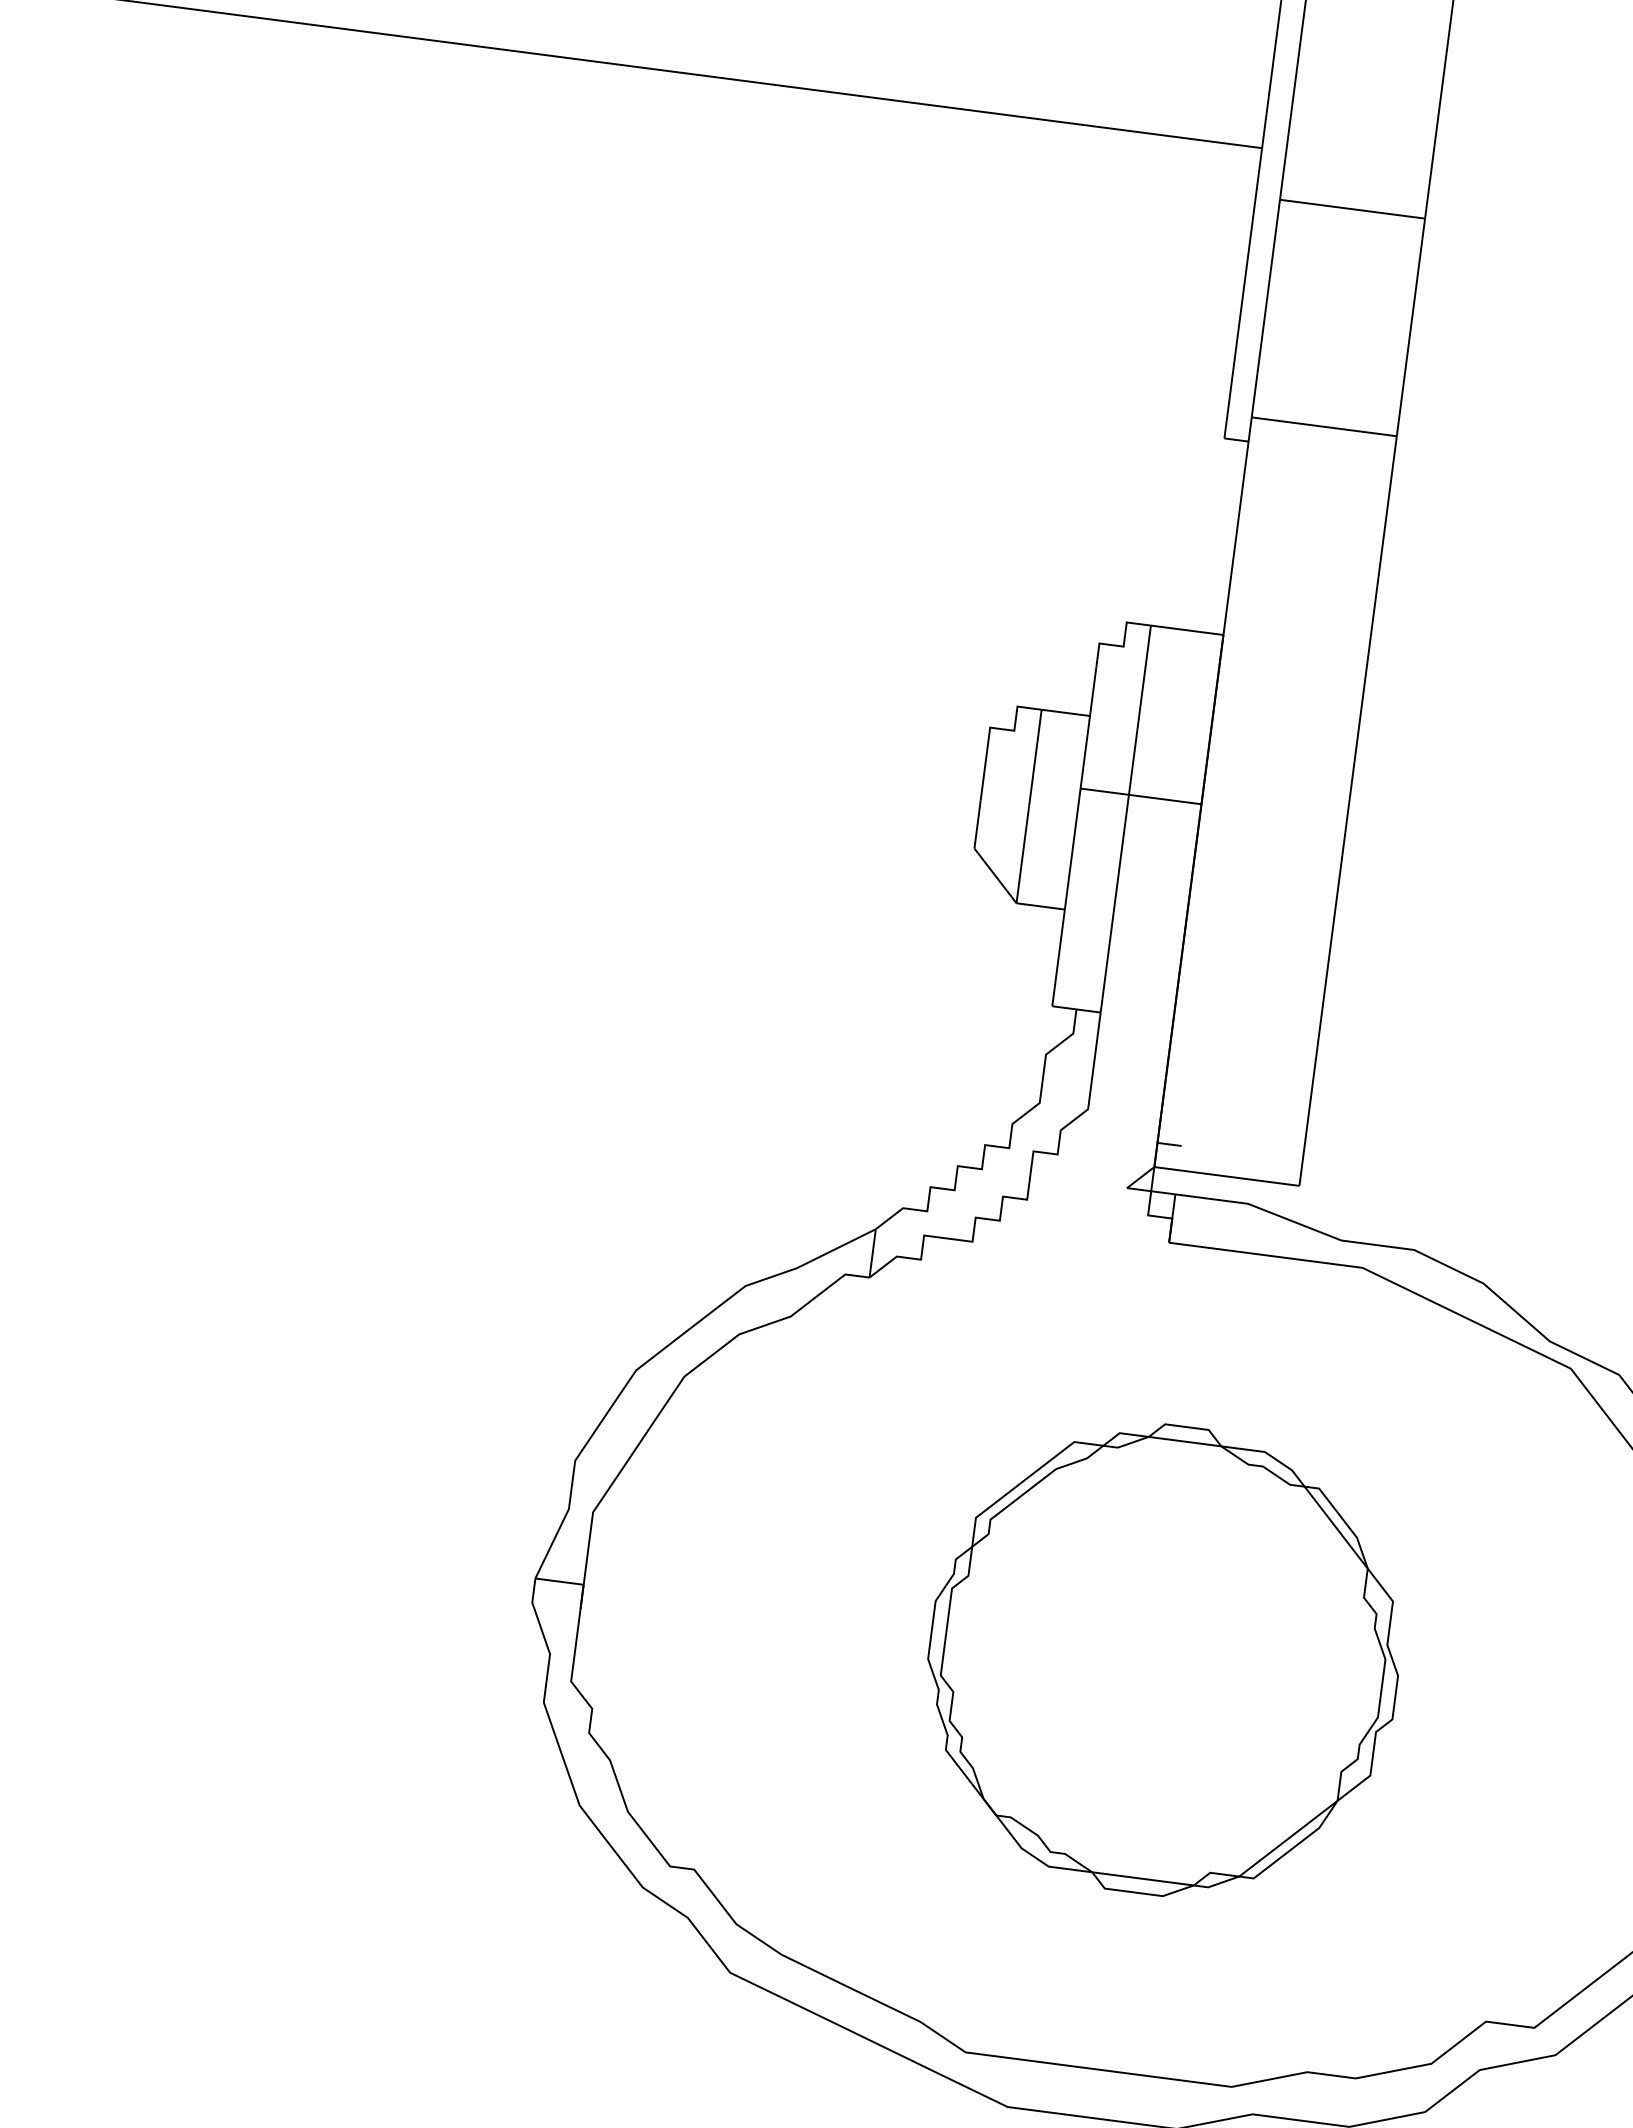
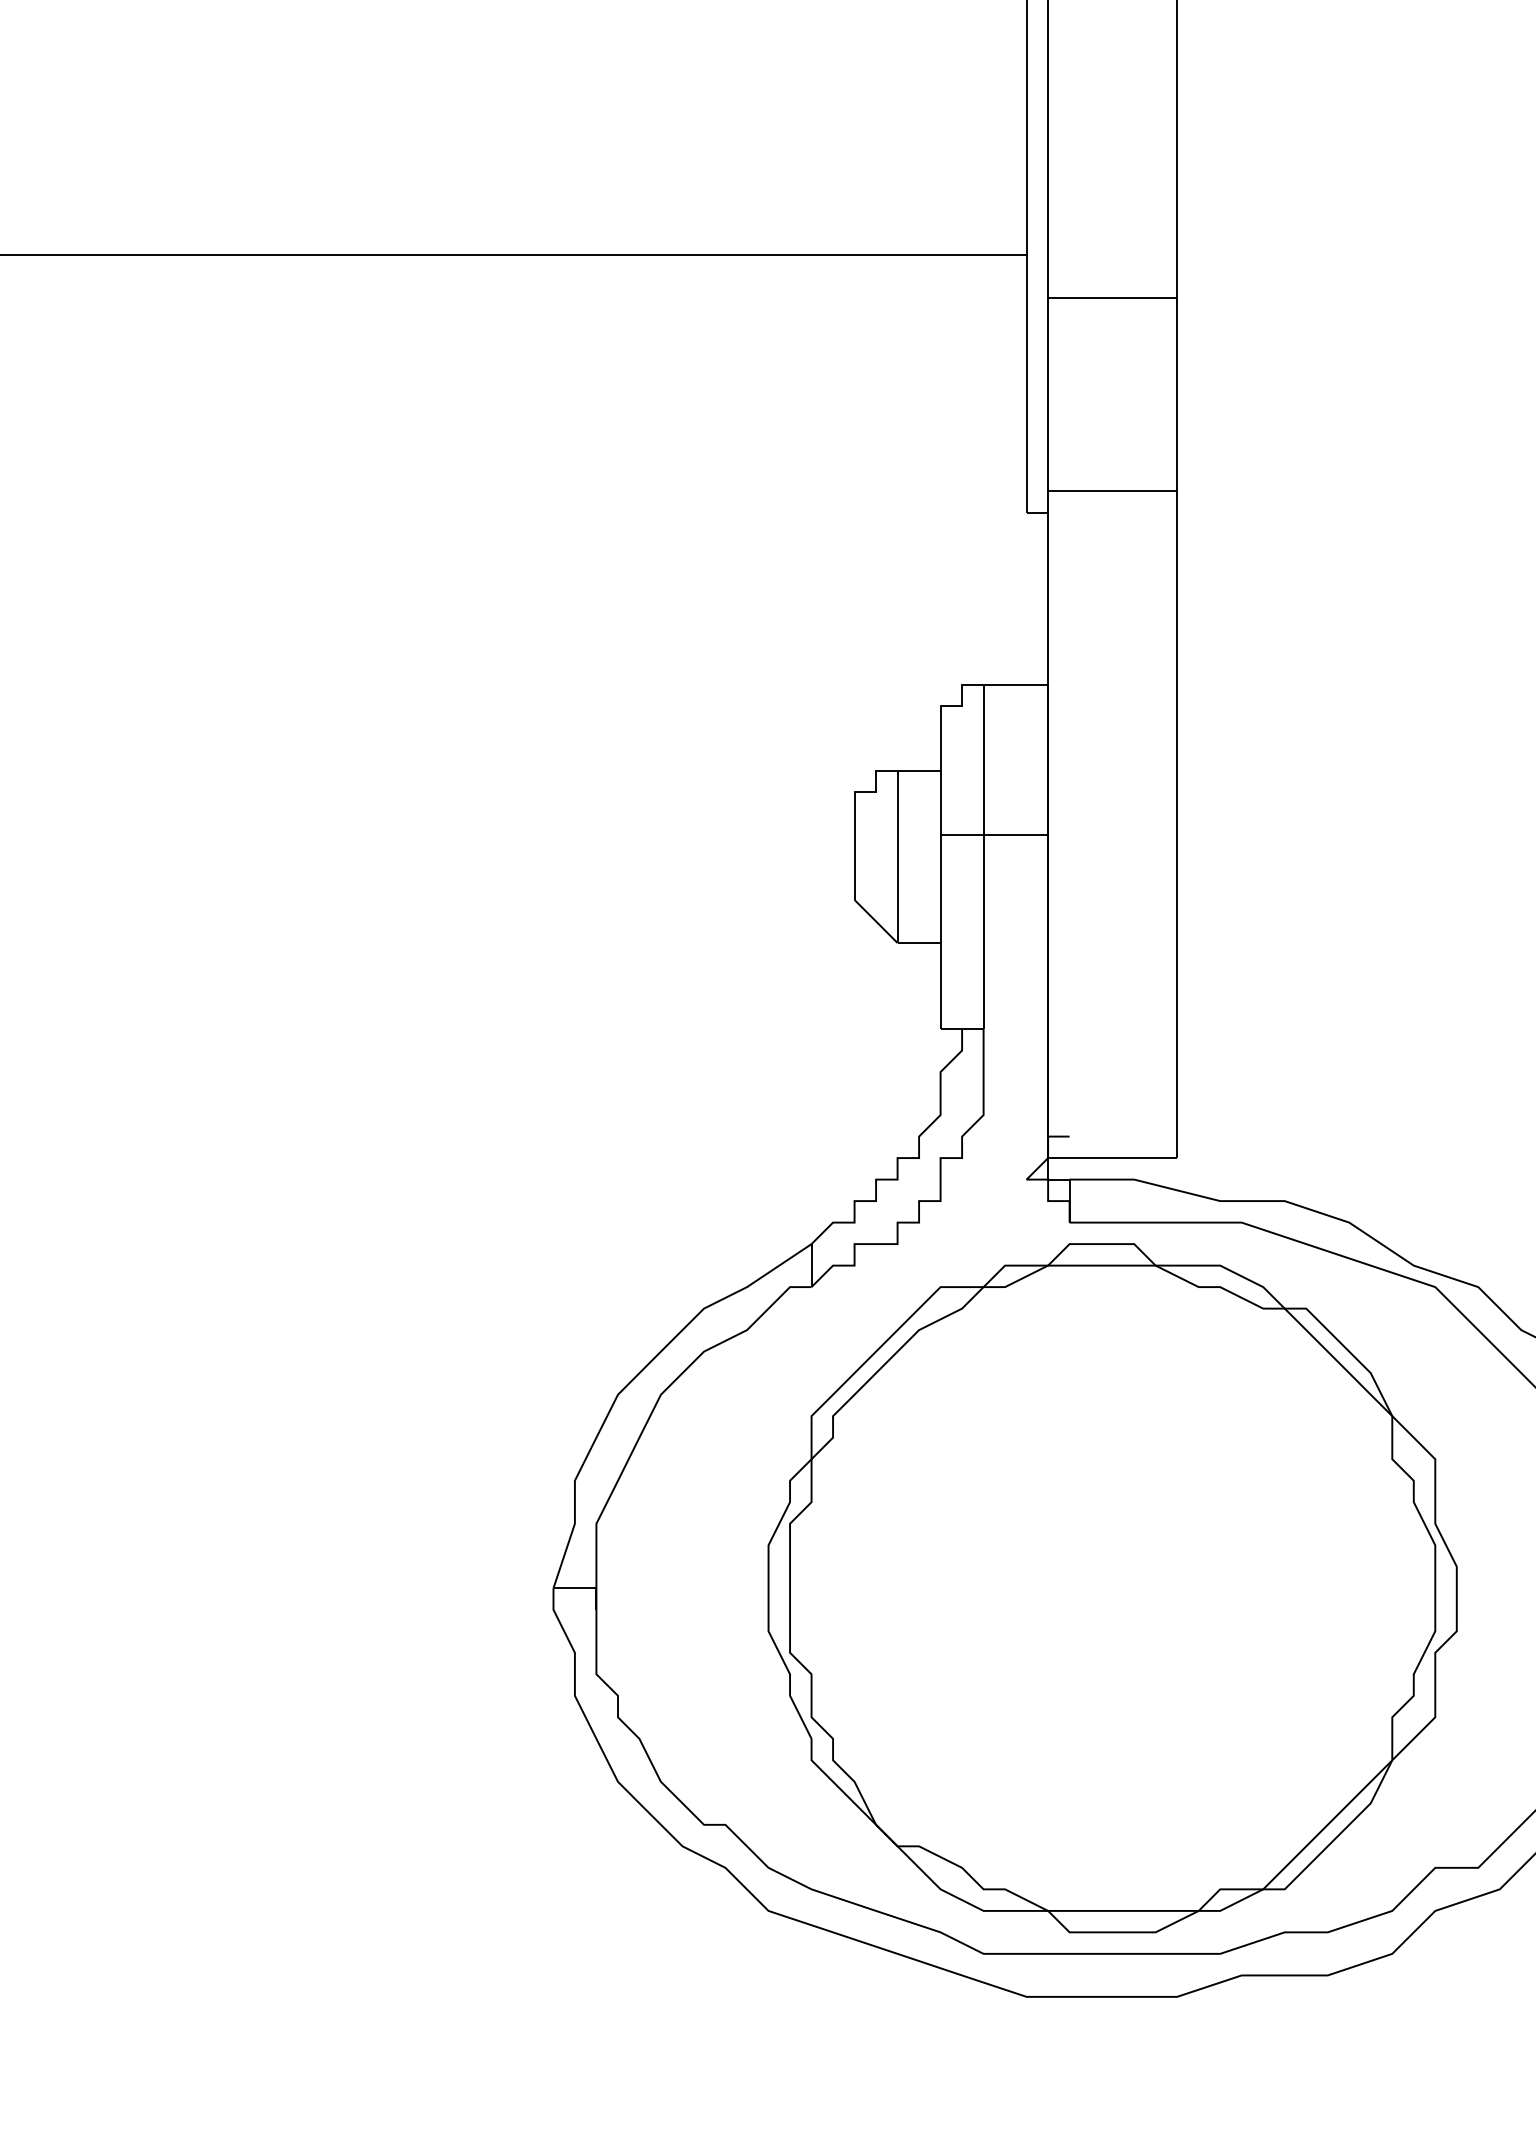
part: (1163, 1660) -> (1112, 1588), size x1.67

